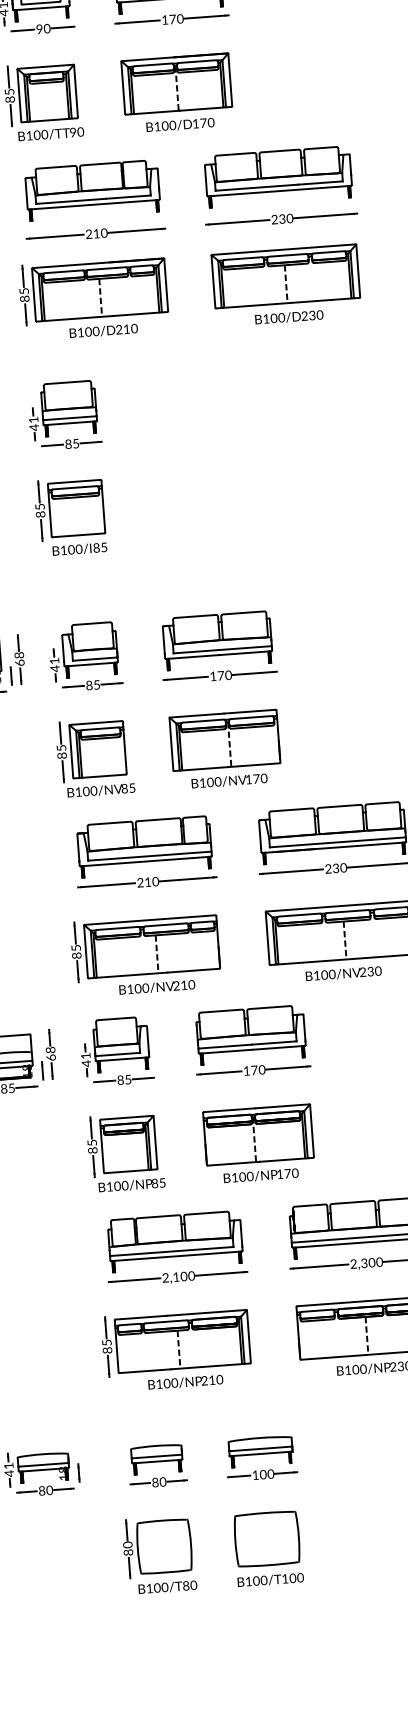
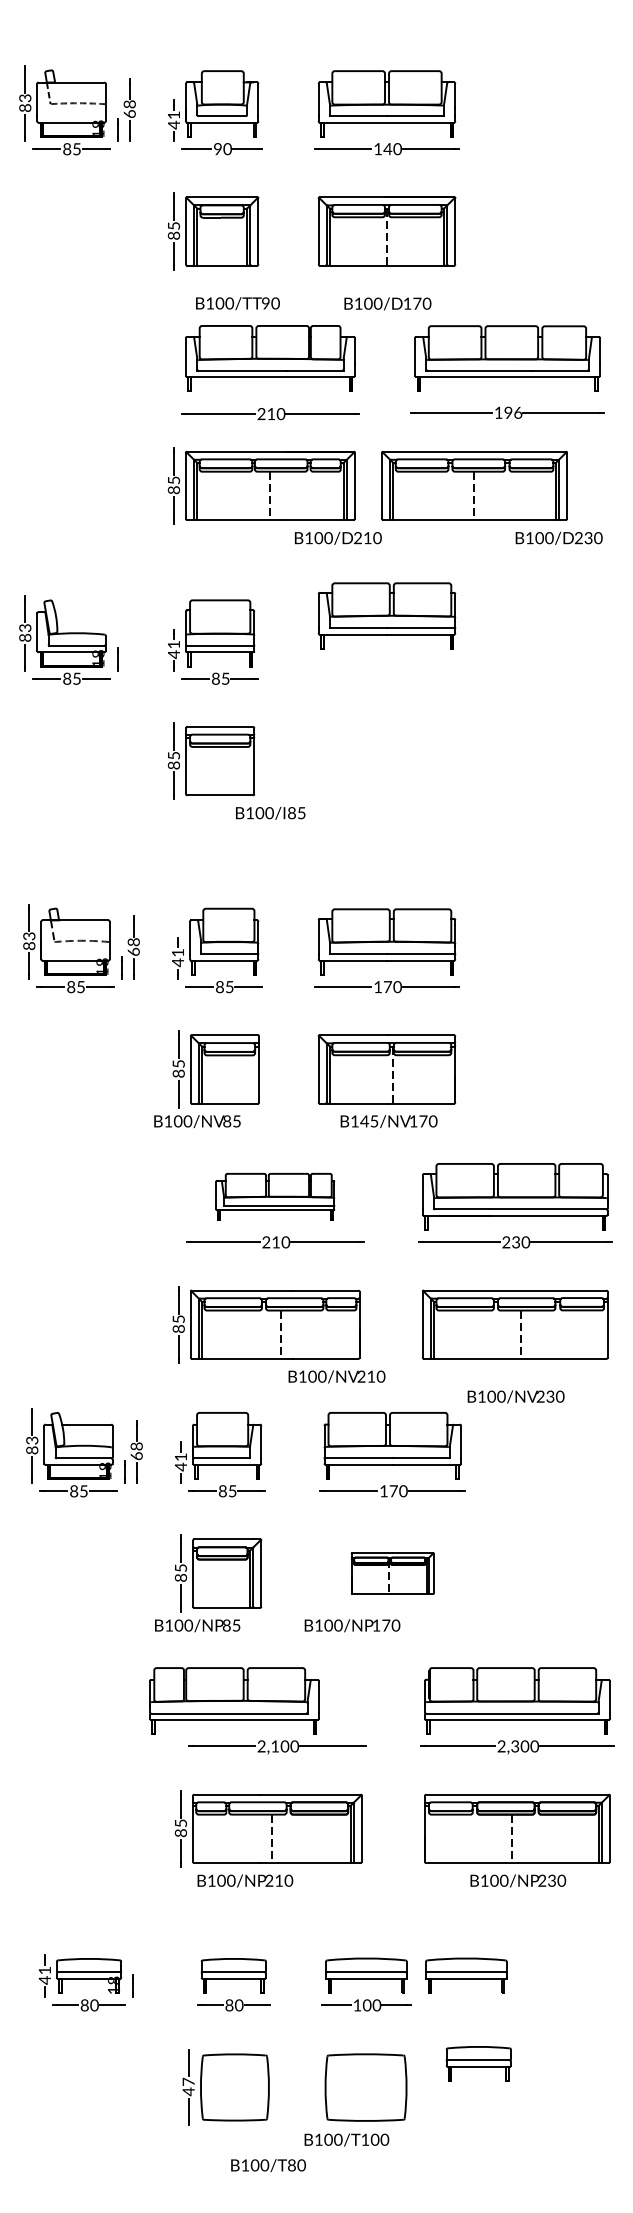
text: (172, 19) -> (387, 149), 170 -> 140
text: (180, 124) -> (387, 303), moved
text: (50, 134) -> (237, 303), moved
text: (282, 218) -> (508, 412), 230 -> 196
part: (285, 276) -> (474, 485), moved
text: (288, 316) -> (558, 537), moved
text: (103, 331) -> (338, 538), moved
part: (198, 384) -> (386, 615), added
text: (79, 549) -> (270, 813), moved
text: (214, 782) -> (369, 1121), B100/NV -> B145/NV
text: (101, 790) -> (197, 1121), moved
part: (144, 846) -> (275, 1196), size x0.7
text: (343, 973) -> (515, 1396), moved
text: (156, 987) -> (336, 1376), moved
part: (258, 1134) -> (392, 1573), size x0.6
text: (261, 1175) -> (352, 1625), moved
text: (132, 1185) -> (197, 1625), moved
part: (175, 1241) -> (234, 1700), moved
text: (185, 1381) -> (245, 1880), moved
part: (339, 1445) -> (466, 1975), added
part: (353, 1513) -> (478, 2063), added
text: (127, 1548) -> (188, 2086), 80 -> 47
text: (270, 1579) -> (346, 2139), moved
text: (167, 1587) -> (268, 2165), moved

